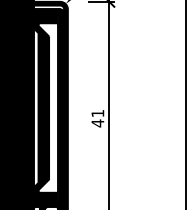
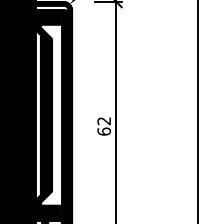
text: (98, 118) -> (104, 126), 41 -> 62

